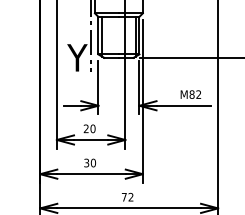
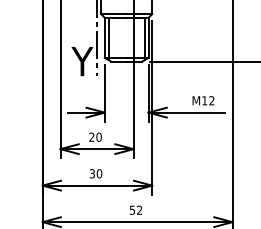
text: (191, 94) -> (204, 100), M82 -> M12
text: (123, 196) -> (131, 209), 72 -> 52

